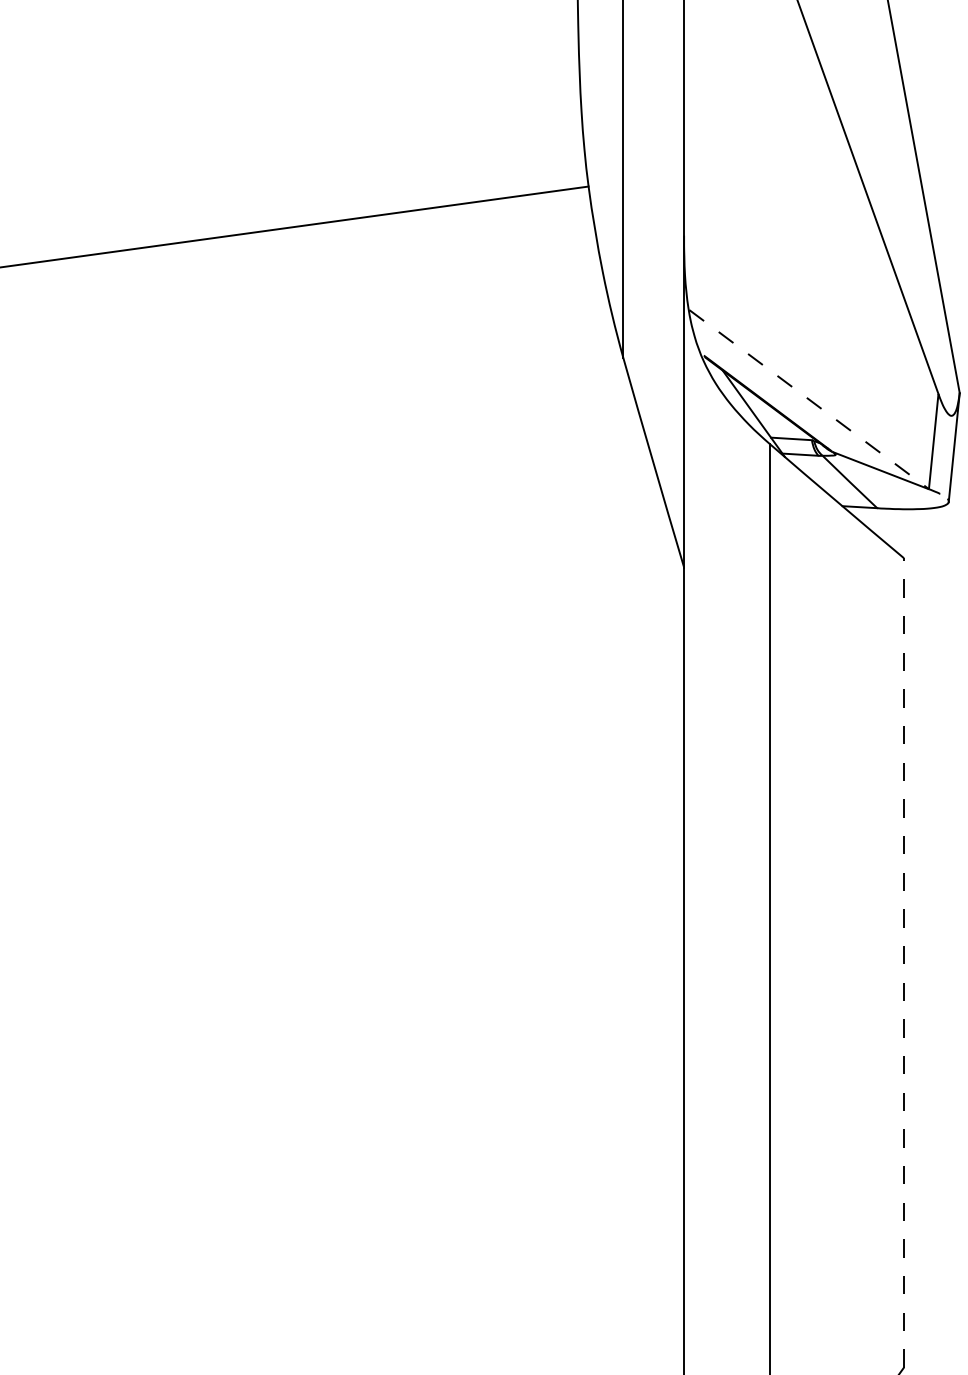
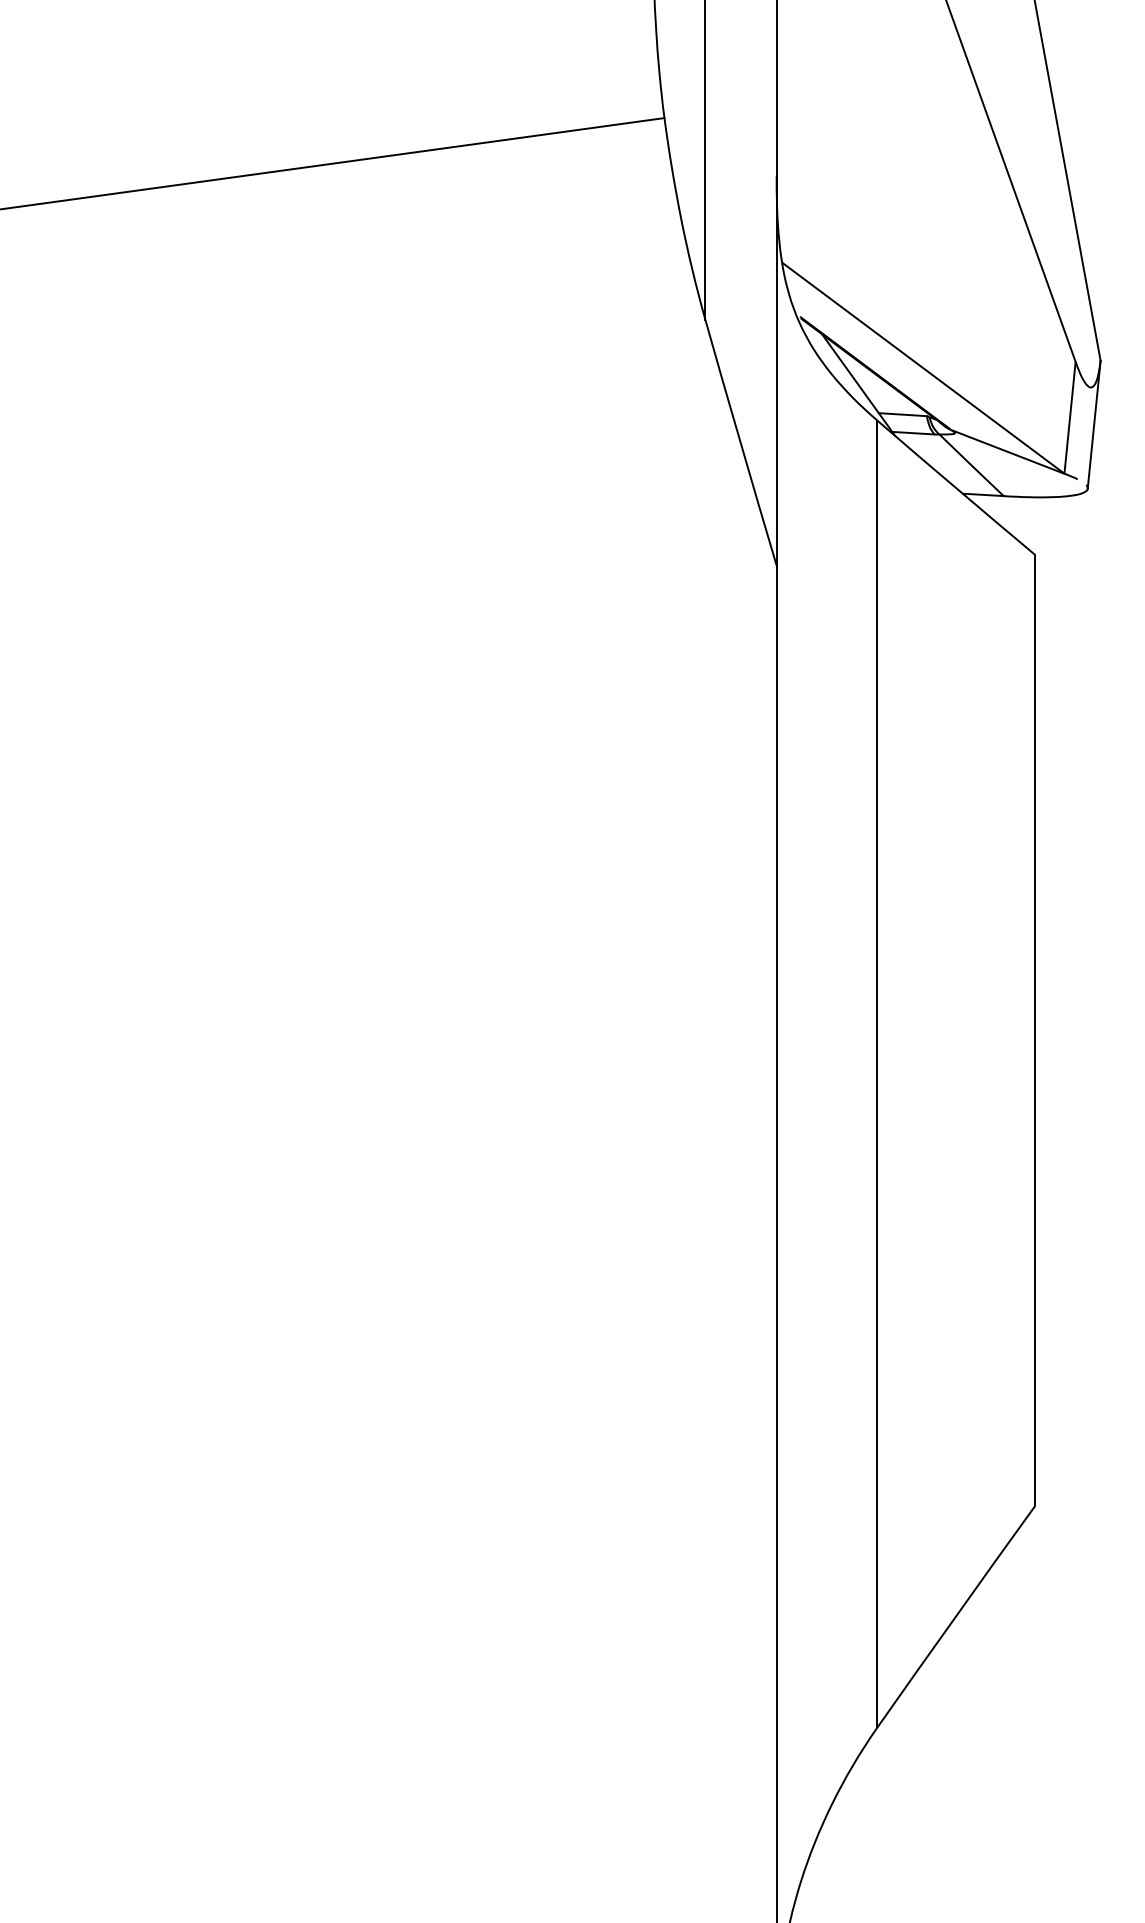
line: (809, 399) -> (923, 368), dashed -> solid
line: (904, 962) -> (1035, 1030), dashed -> solid

